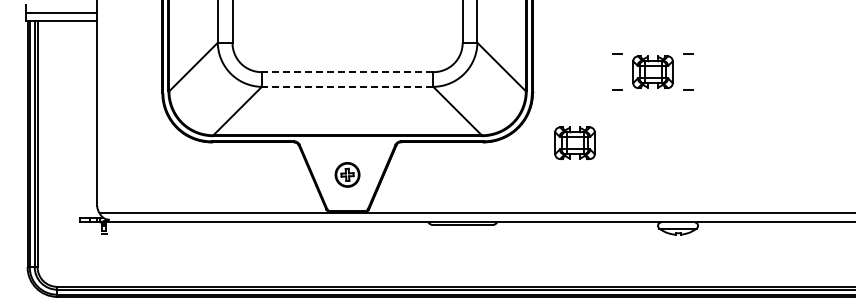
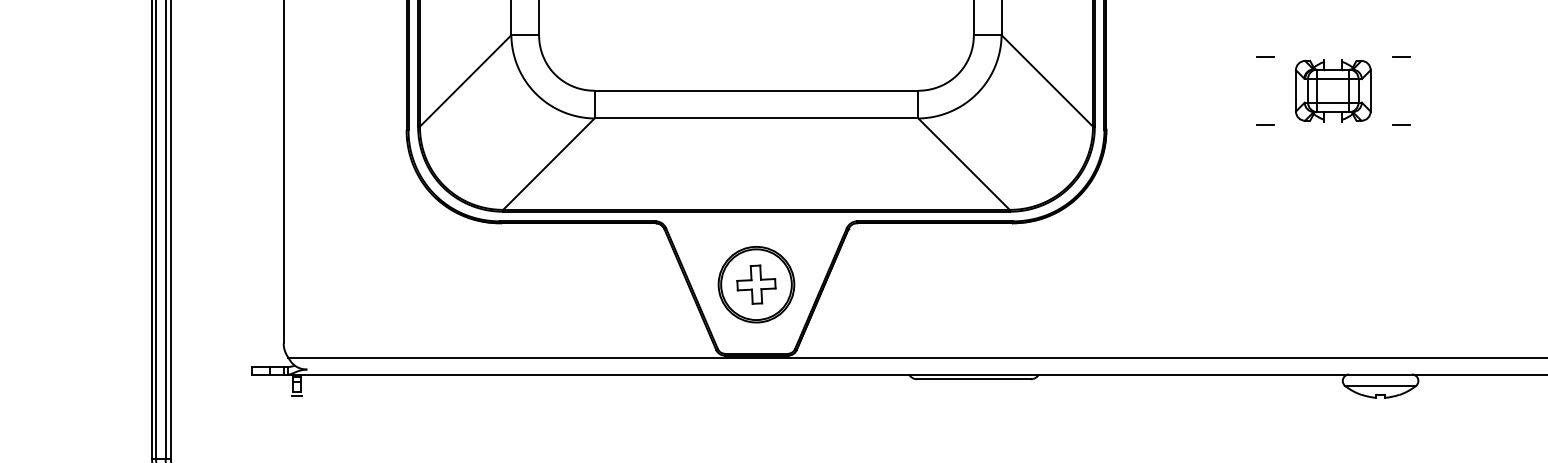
line: (347, 72) -> (756, 91), dashed -> solid
line: (347, 86) -> (756, 117), dashed -> solid
part: (574, 143) -> (1185, 225), removed
part: (347, 174) -> (756, 284), size x1.67

